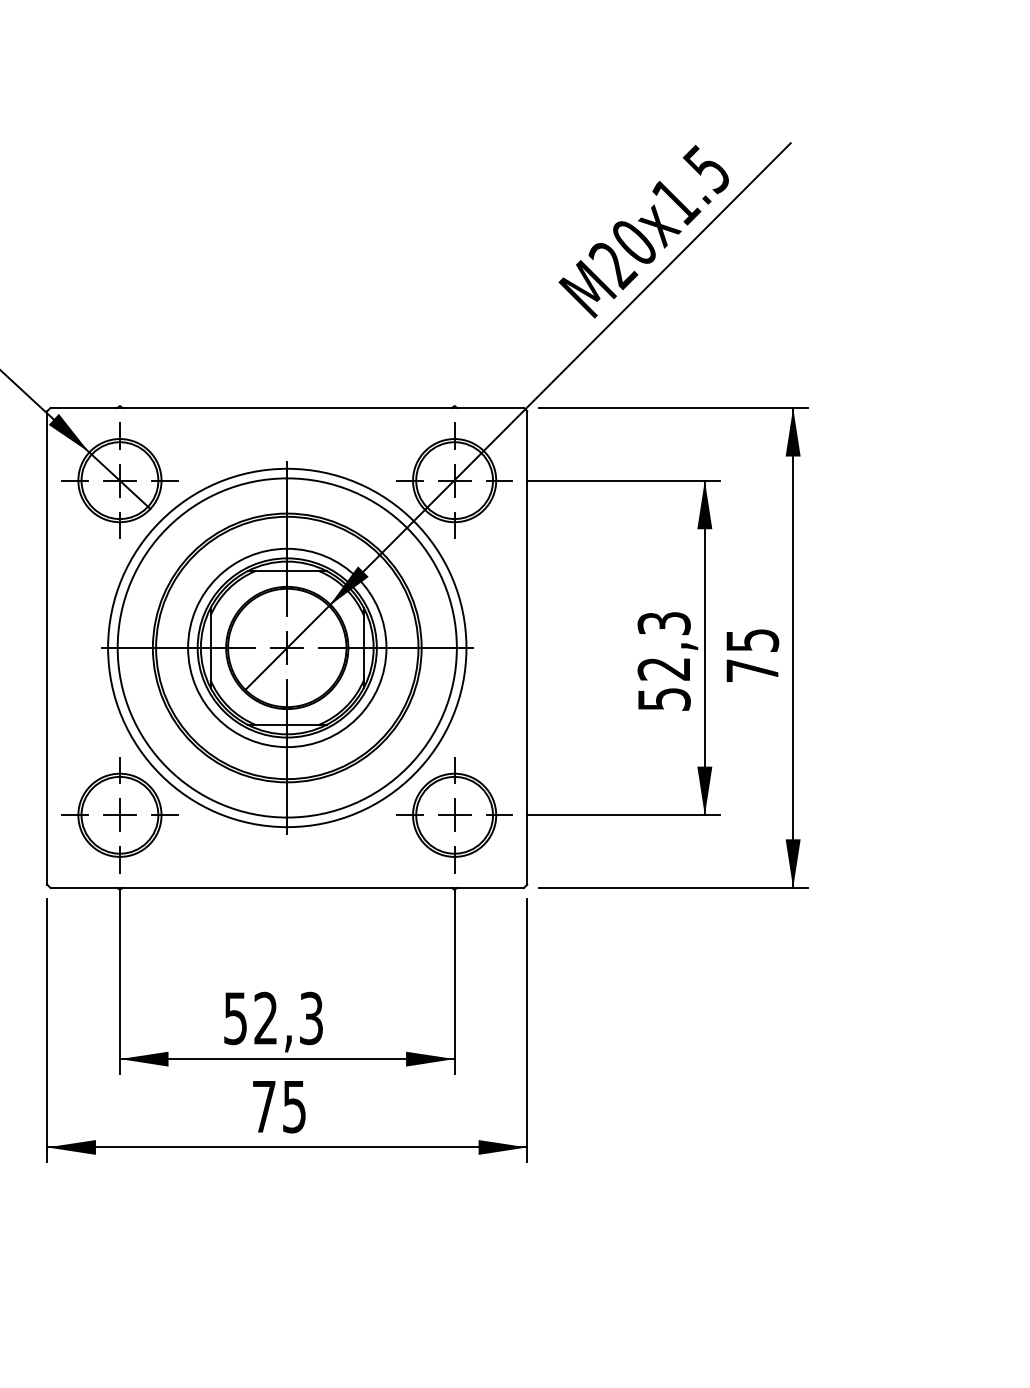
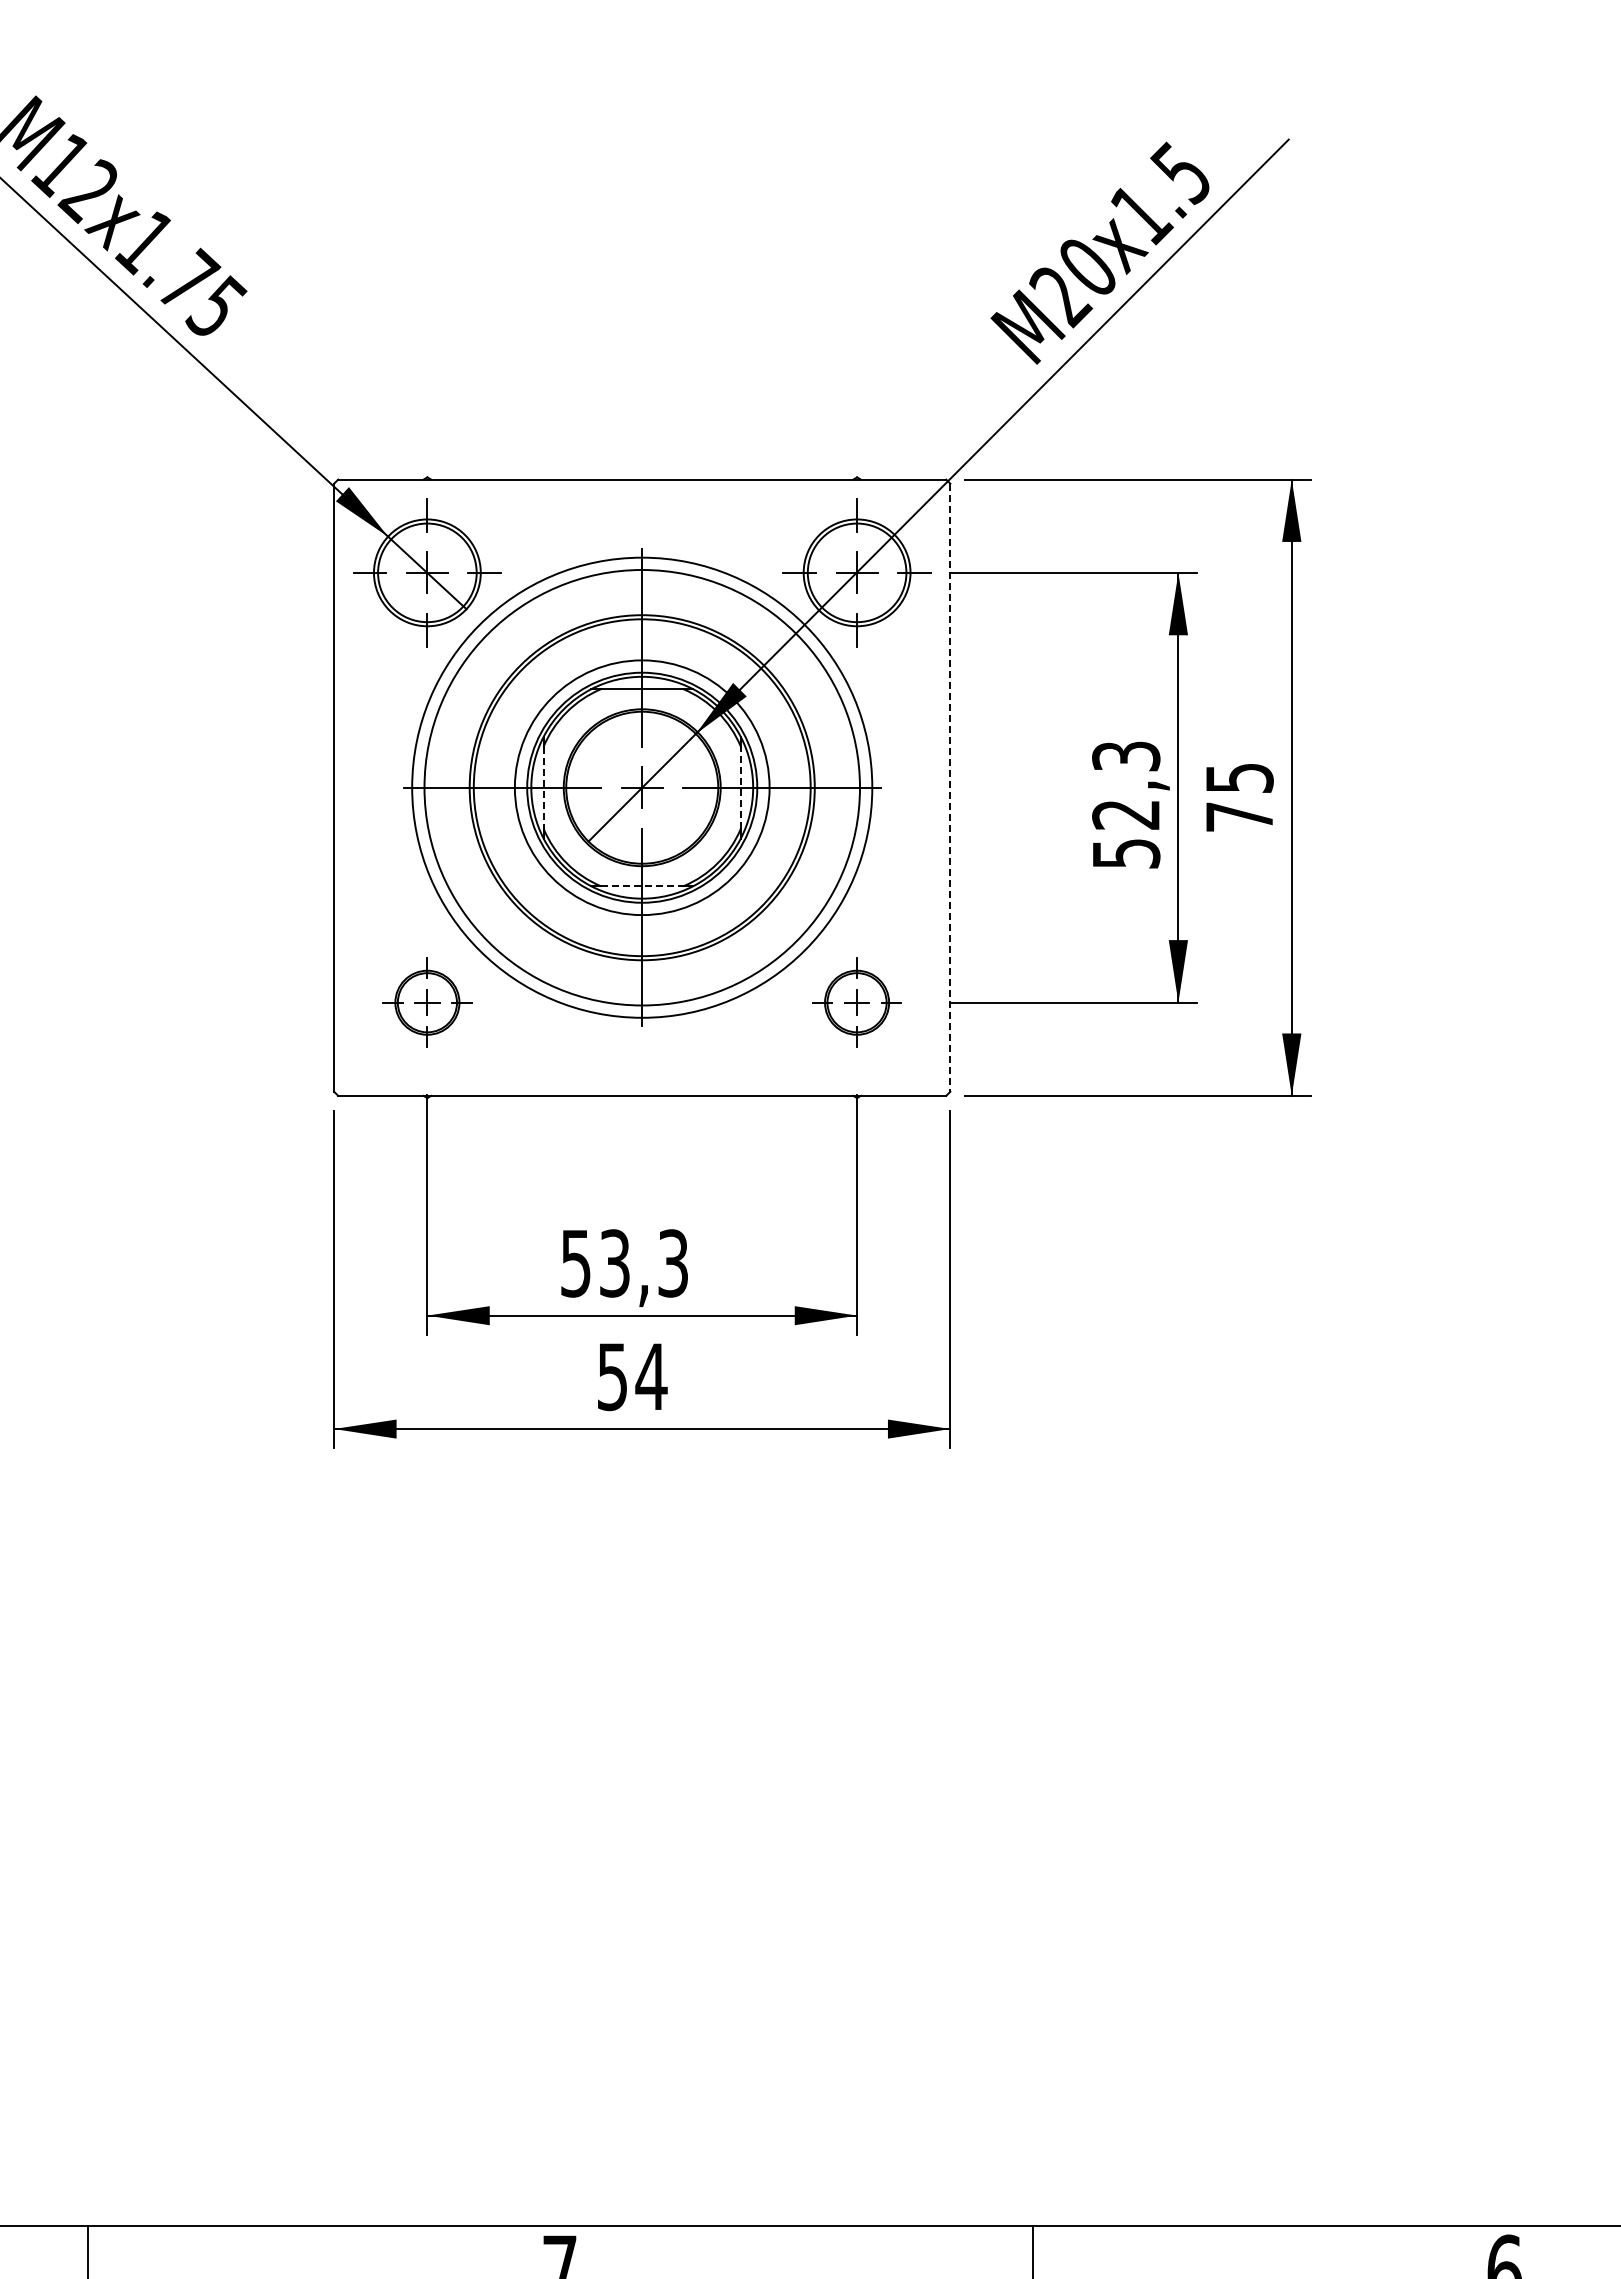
line: (363, 647) -> (740, 787), solid -> dashed
line: (210, 648) -> (543, 788), solid -> dashed
line: (527, 648) -> (950, 788), solid -> dashed
line: (287, 724) -> (642, 886), solid -> dashed
part: (120, 815) -> (427, 1002), size x0.6
part: (454, 815) -> (856, 1002), size x0.6
text: (265, 1018) -> (614, 1263), 52,3 -> 53,3
text: (279, 1107) -> (632, 1377), 75 -> 54

